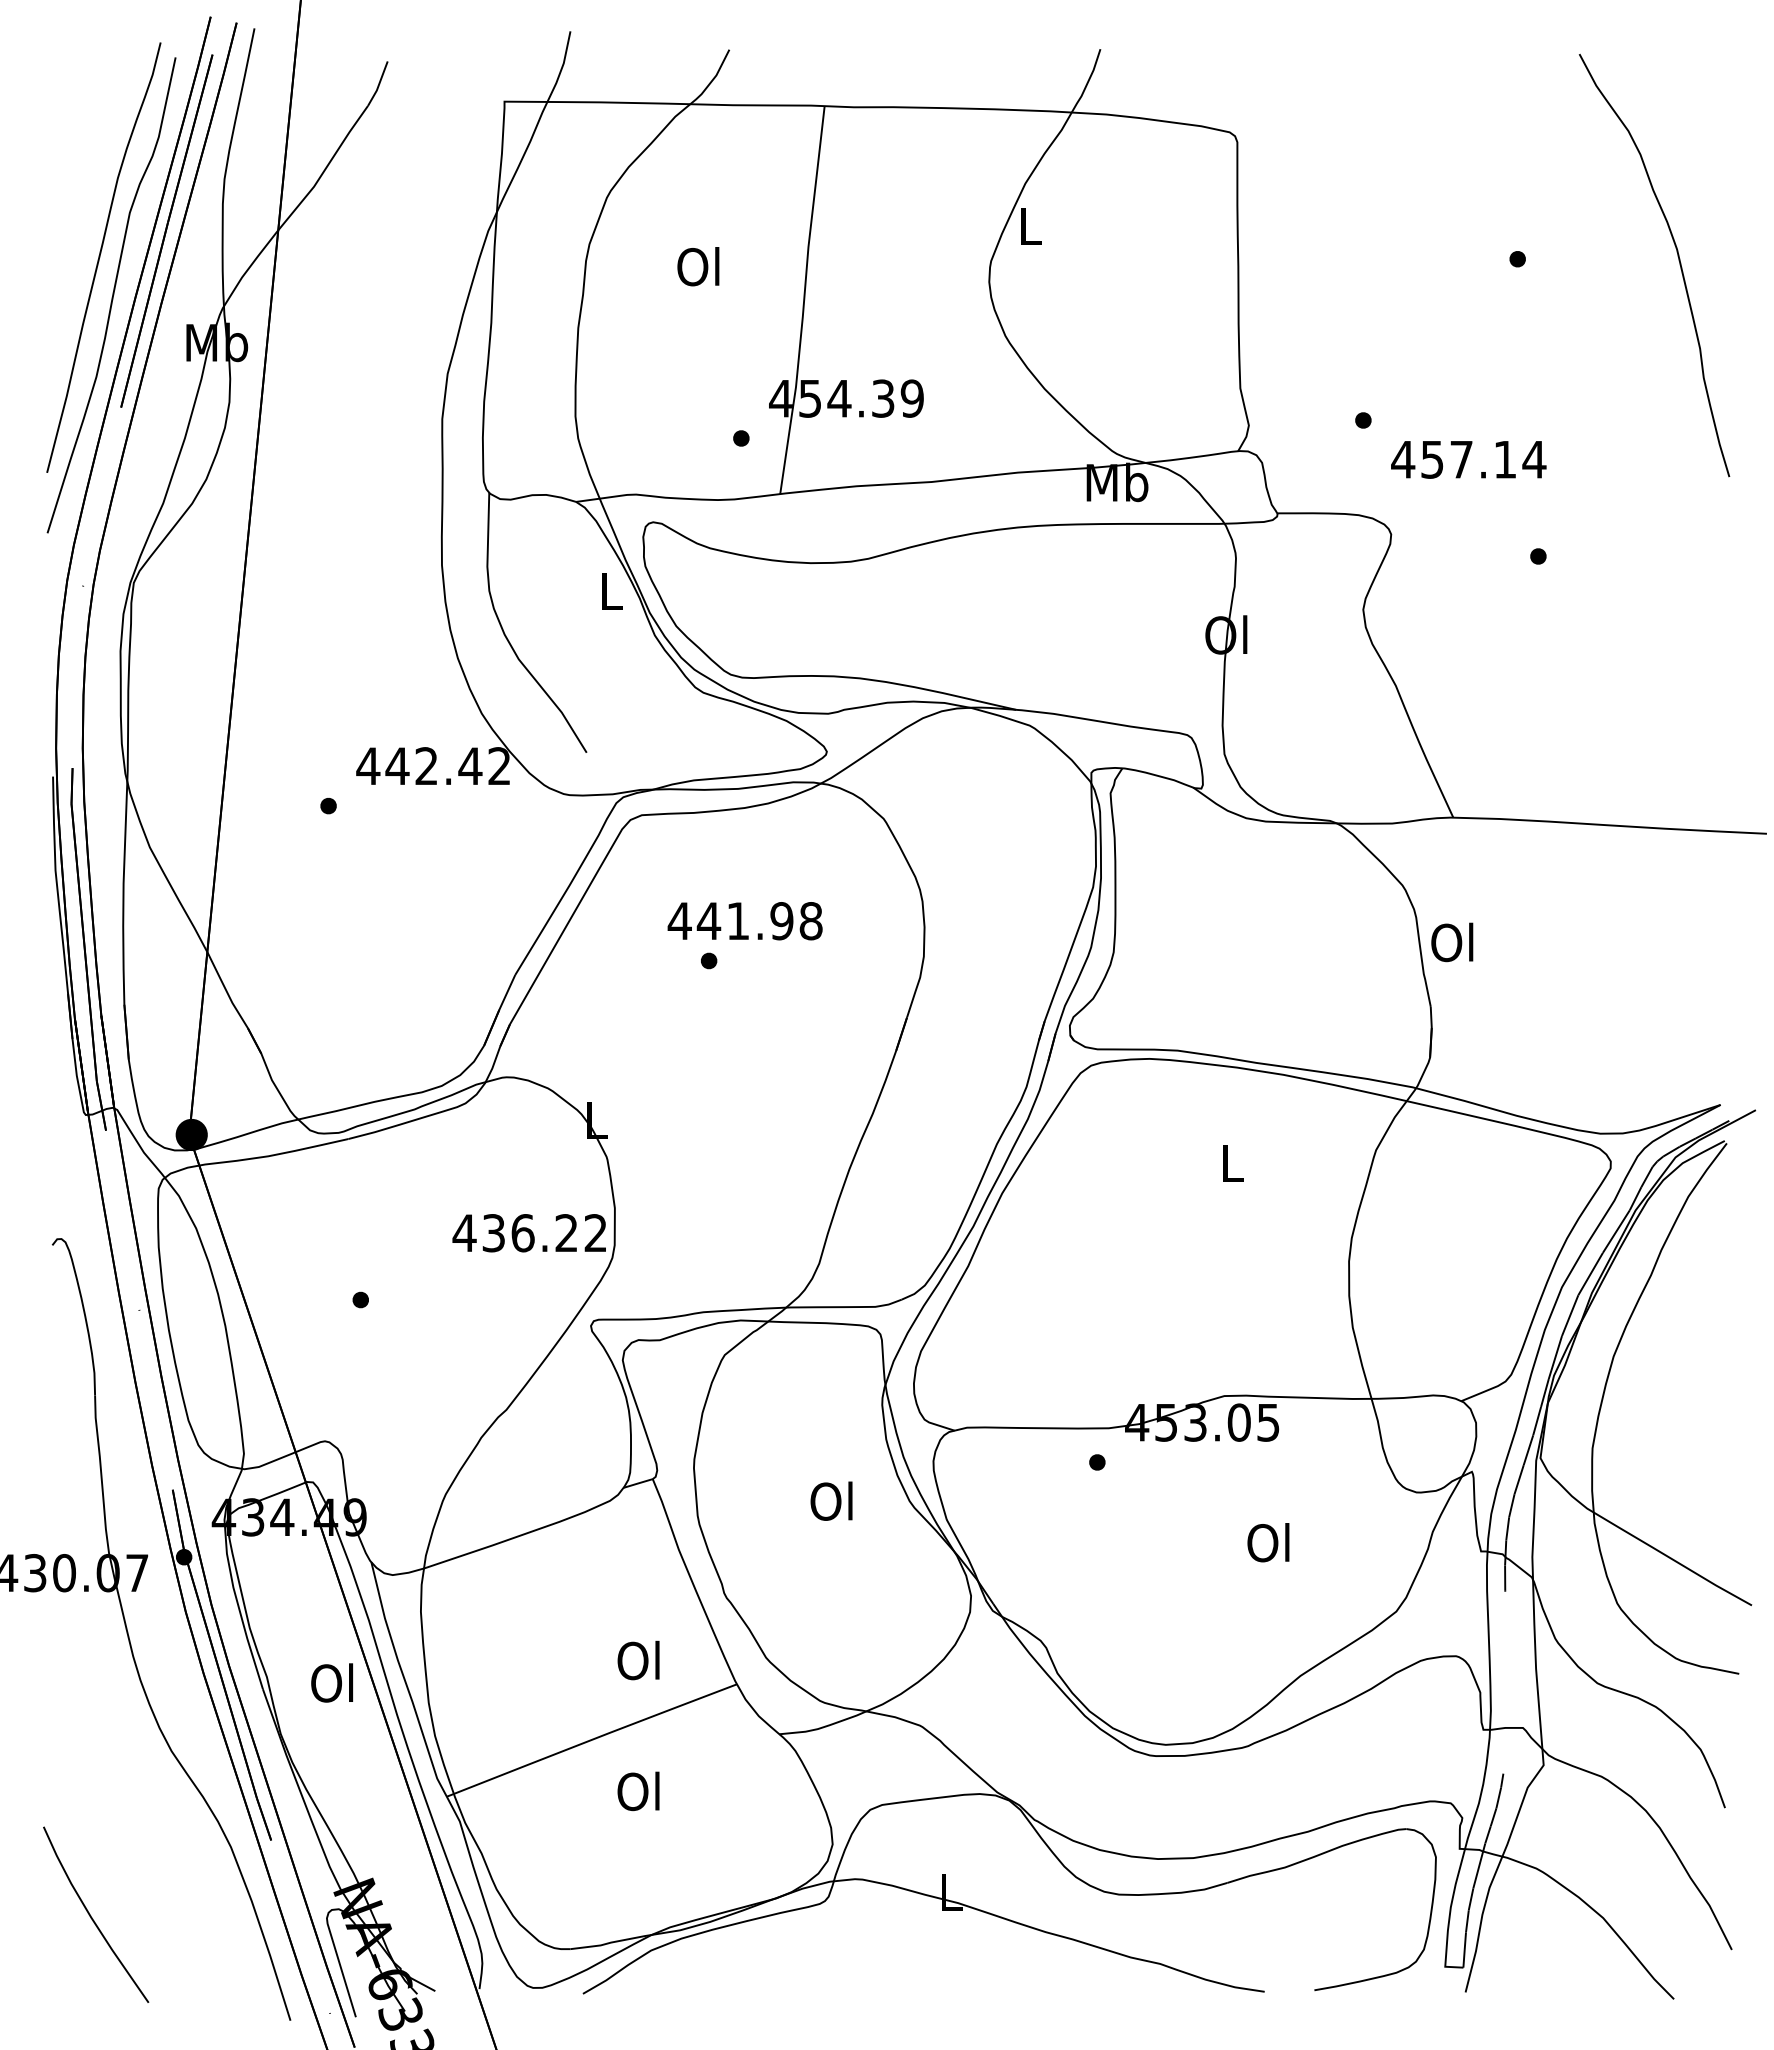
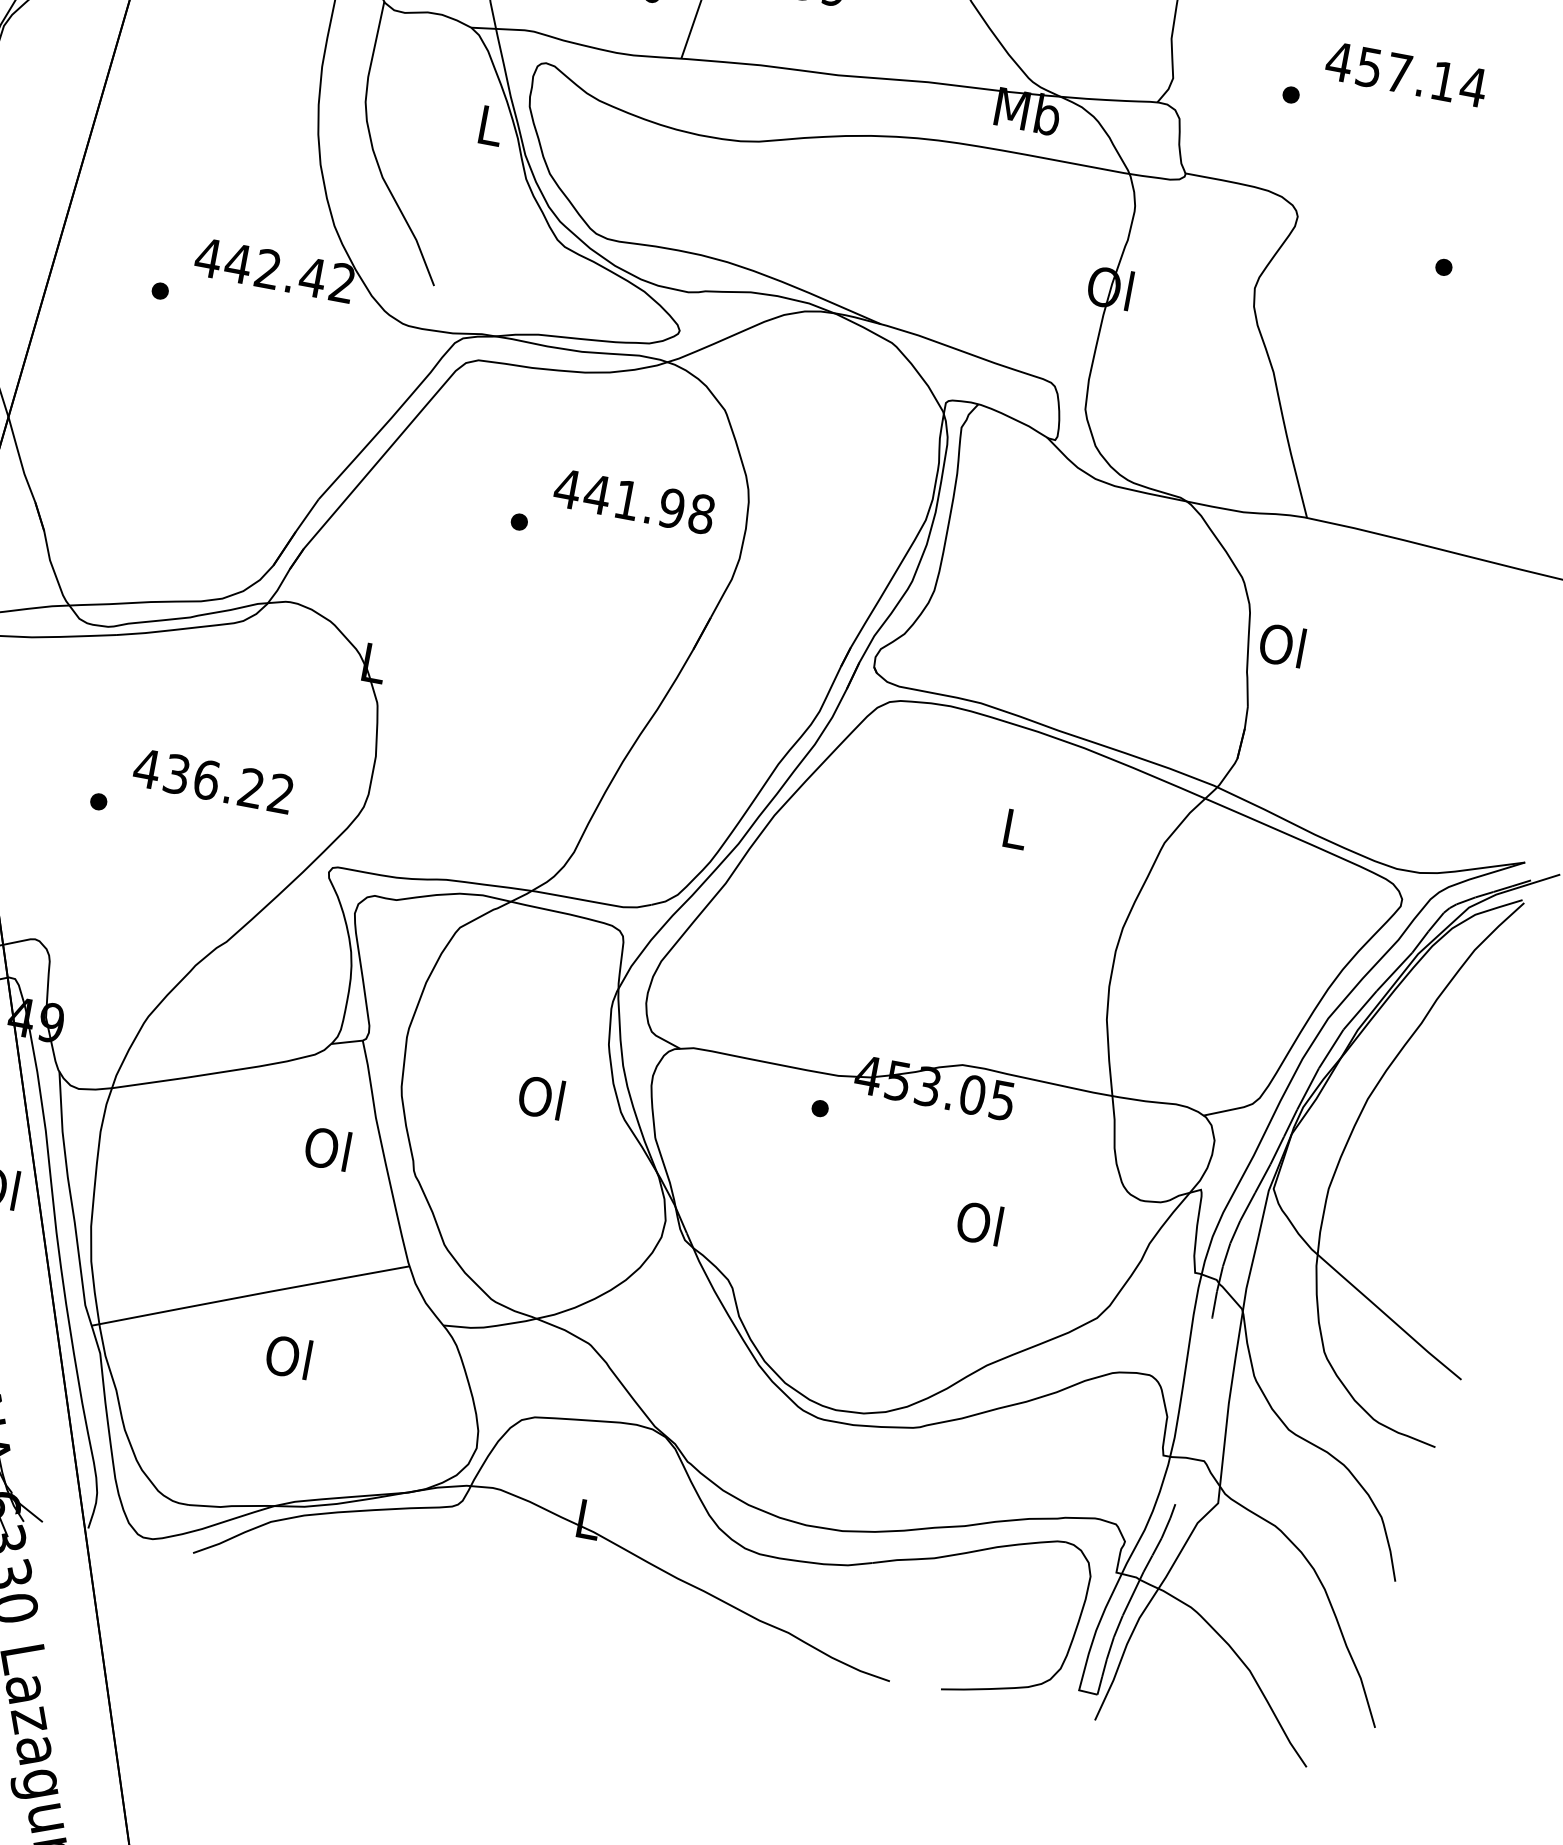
text: (1468, 459) -> (1406, 74), moved
text: (744, 921) -> (633, 501), moved
text: (528, 1233) -> (212, 781), moved
text: (638, 1660) -> (327, 1148), moved

